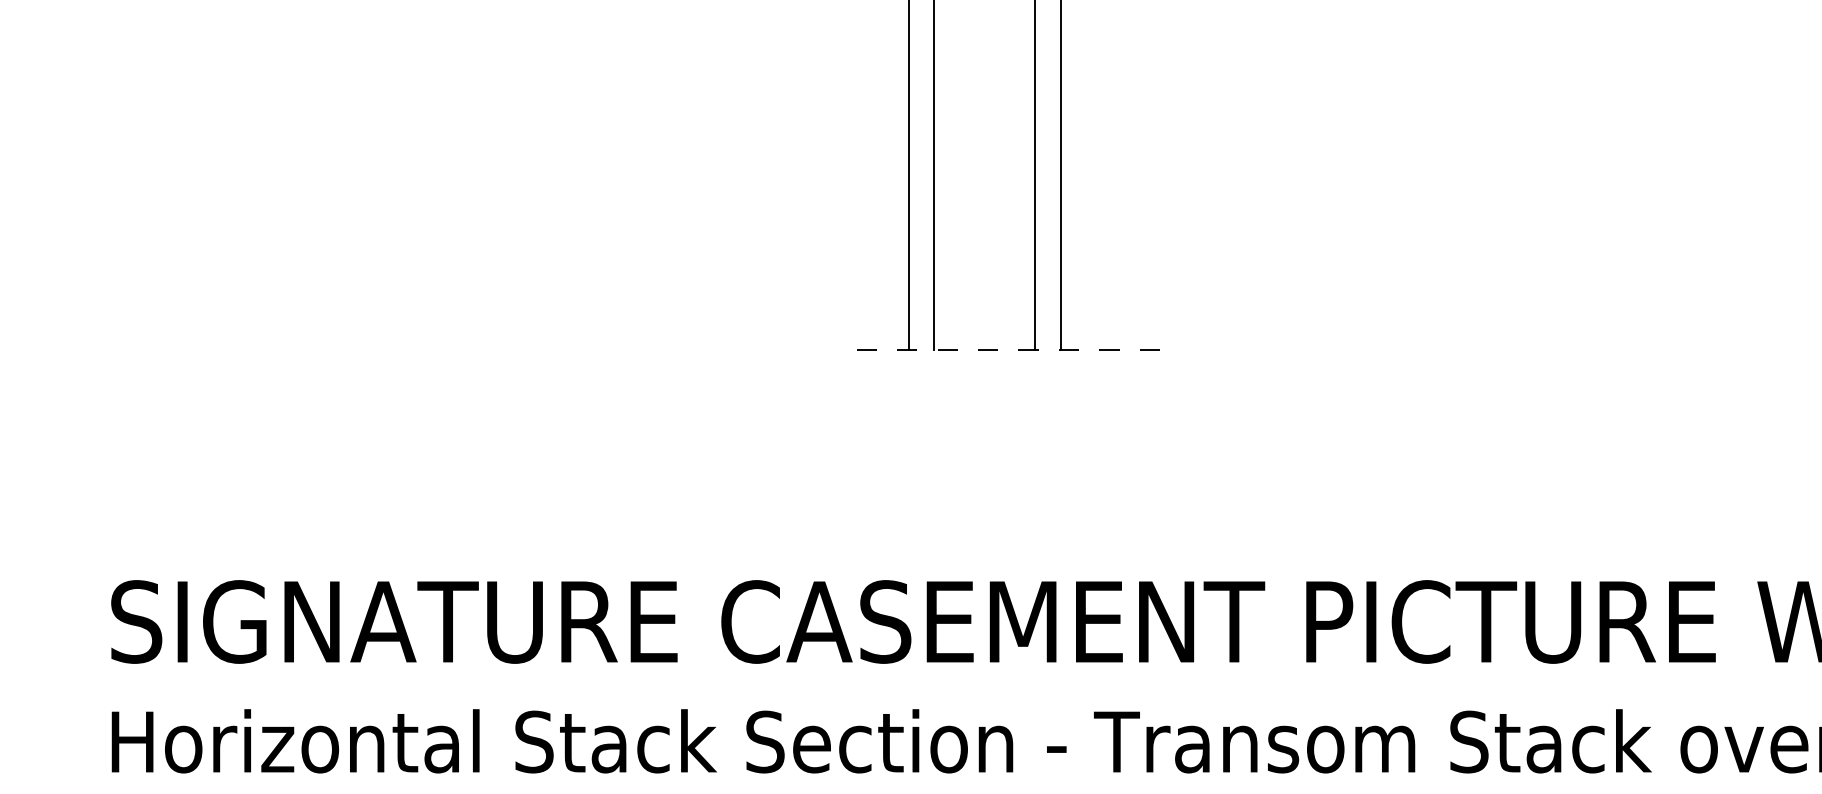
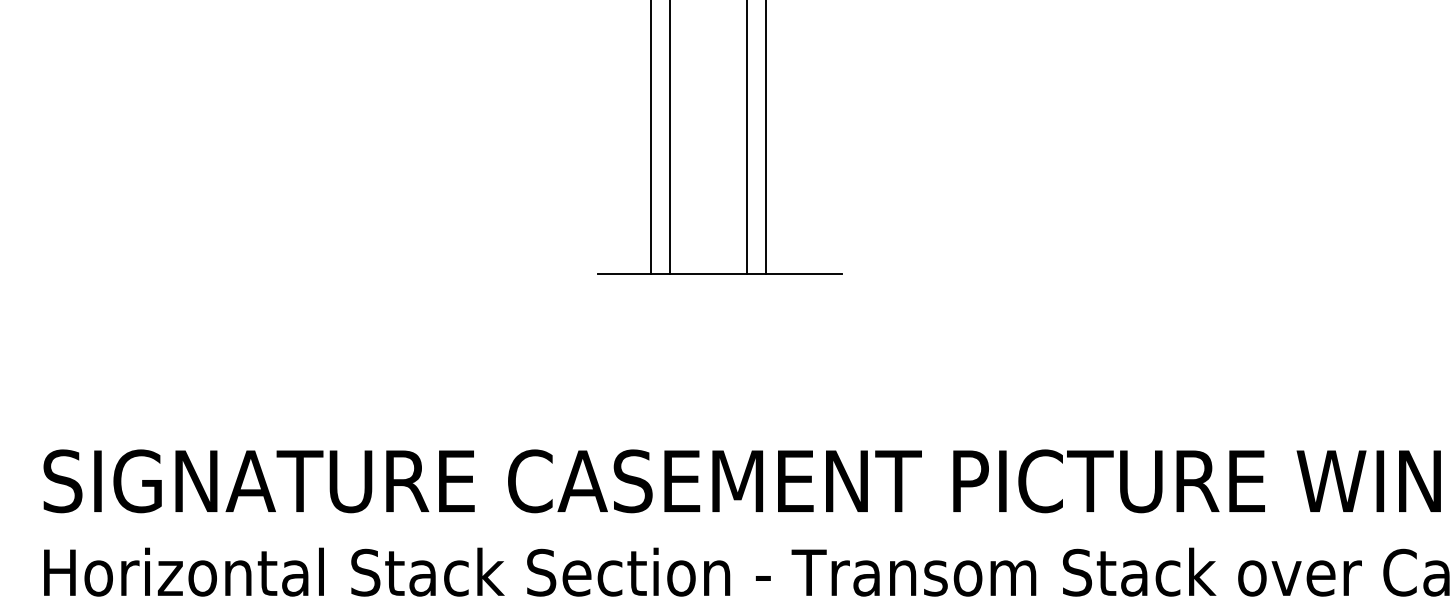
line: (999, 350) -> (719, 274), dashed -> solid

